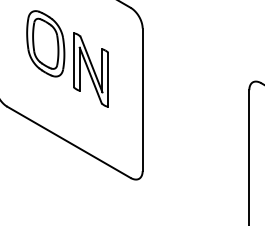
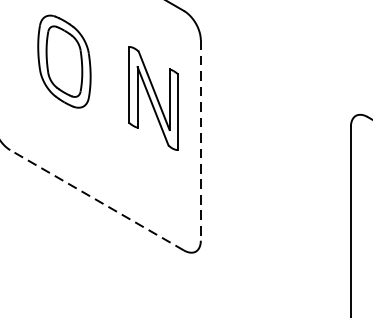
part: (90, 69) -> (152, 97), moved
line: (142, 100) -> (200, 141), solid -> dashed
line: (68, 142) -> (96, 200), solid -> dashed

